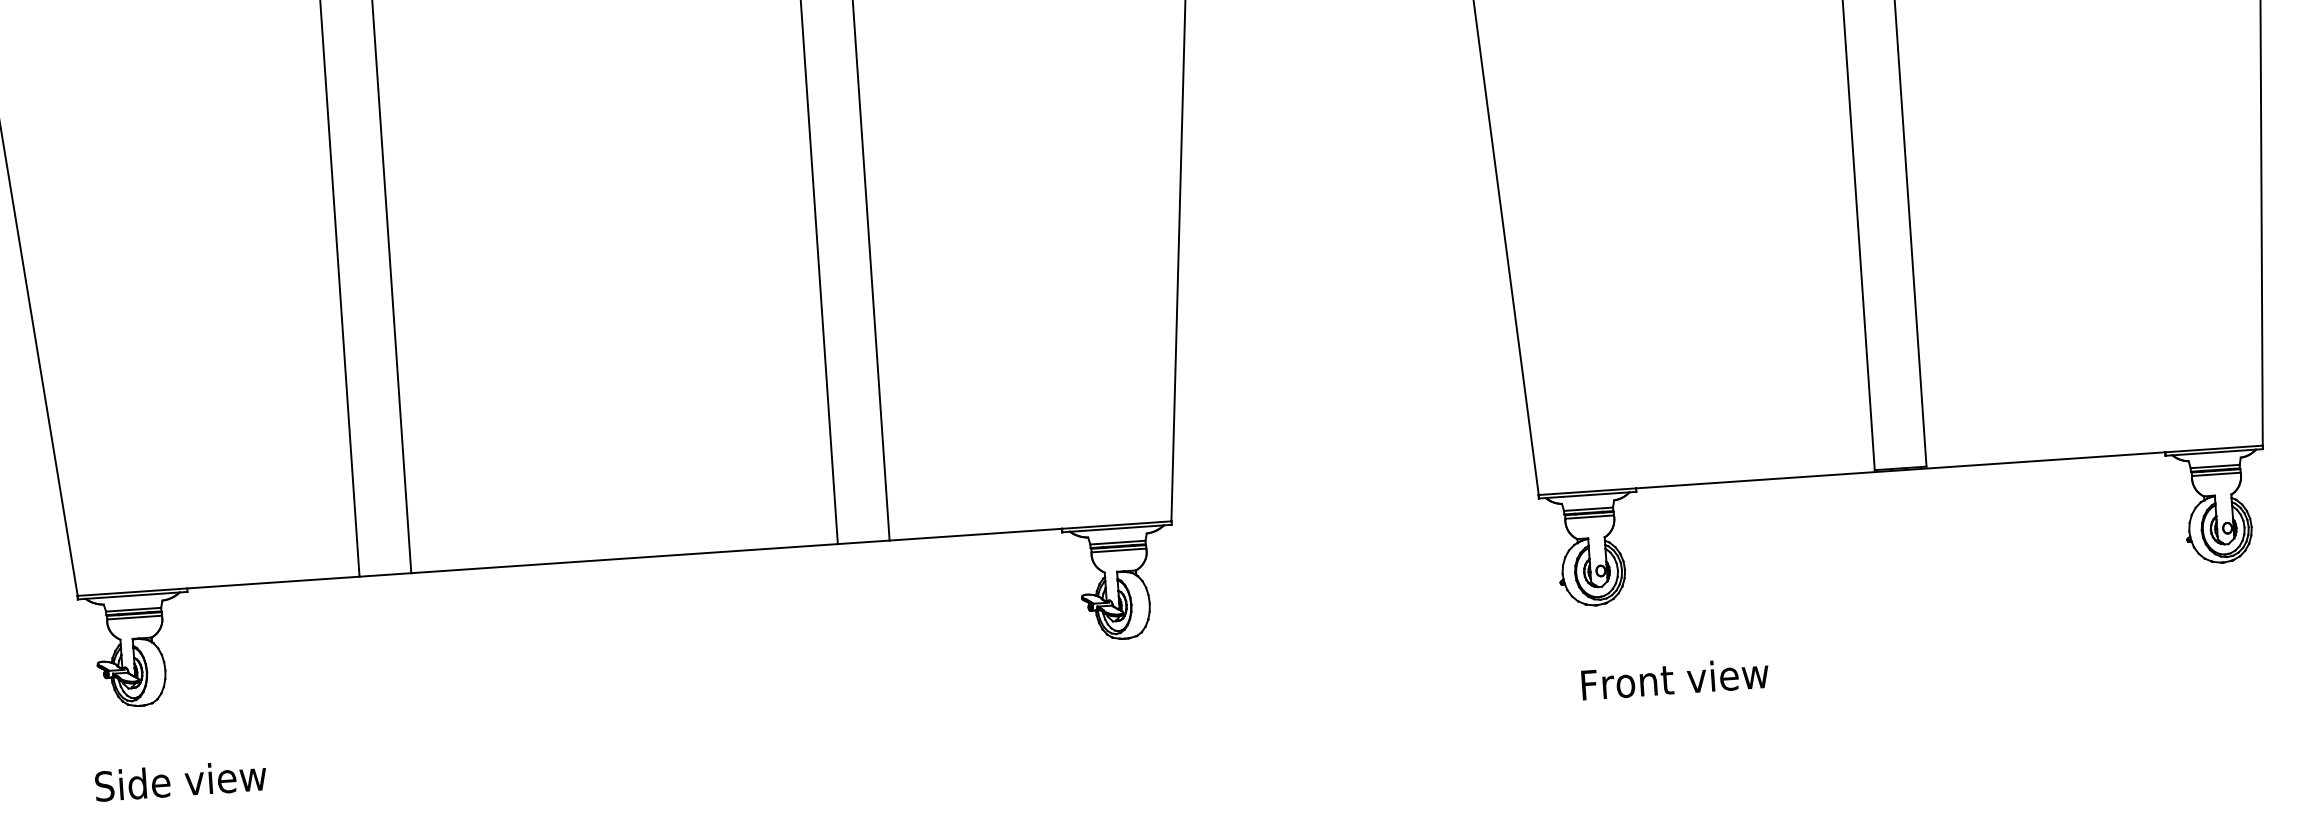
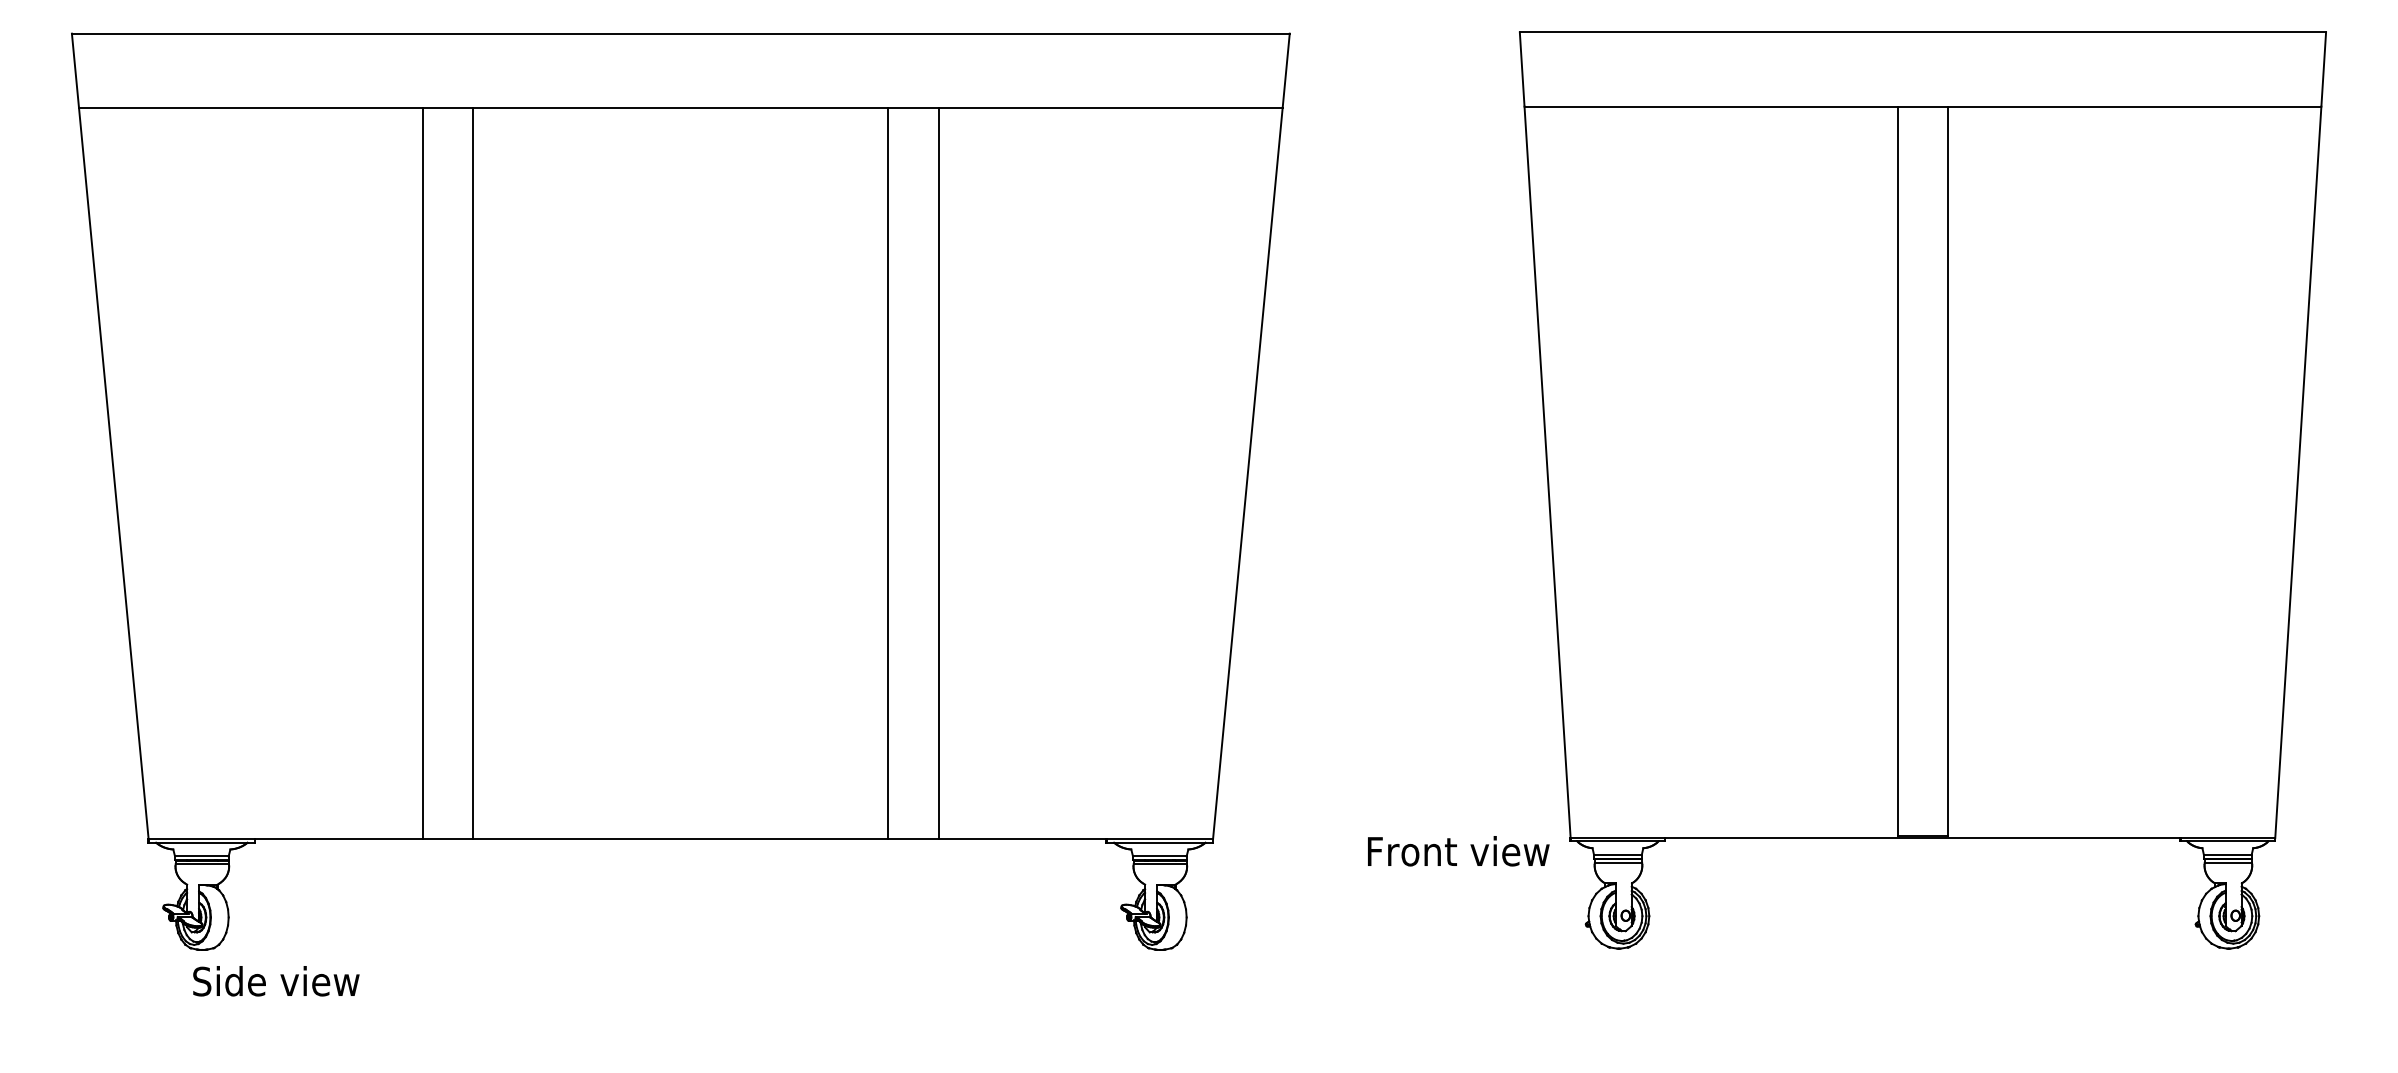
text: (1675, 679) -> (1458, 851), moved
text: (181, 781) -> (276, 981), moved

